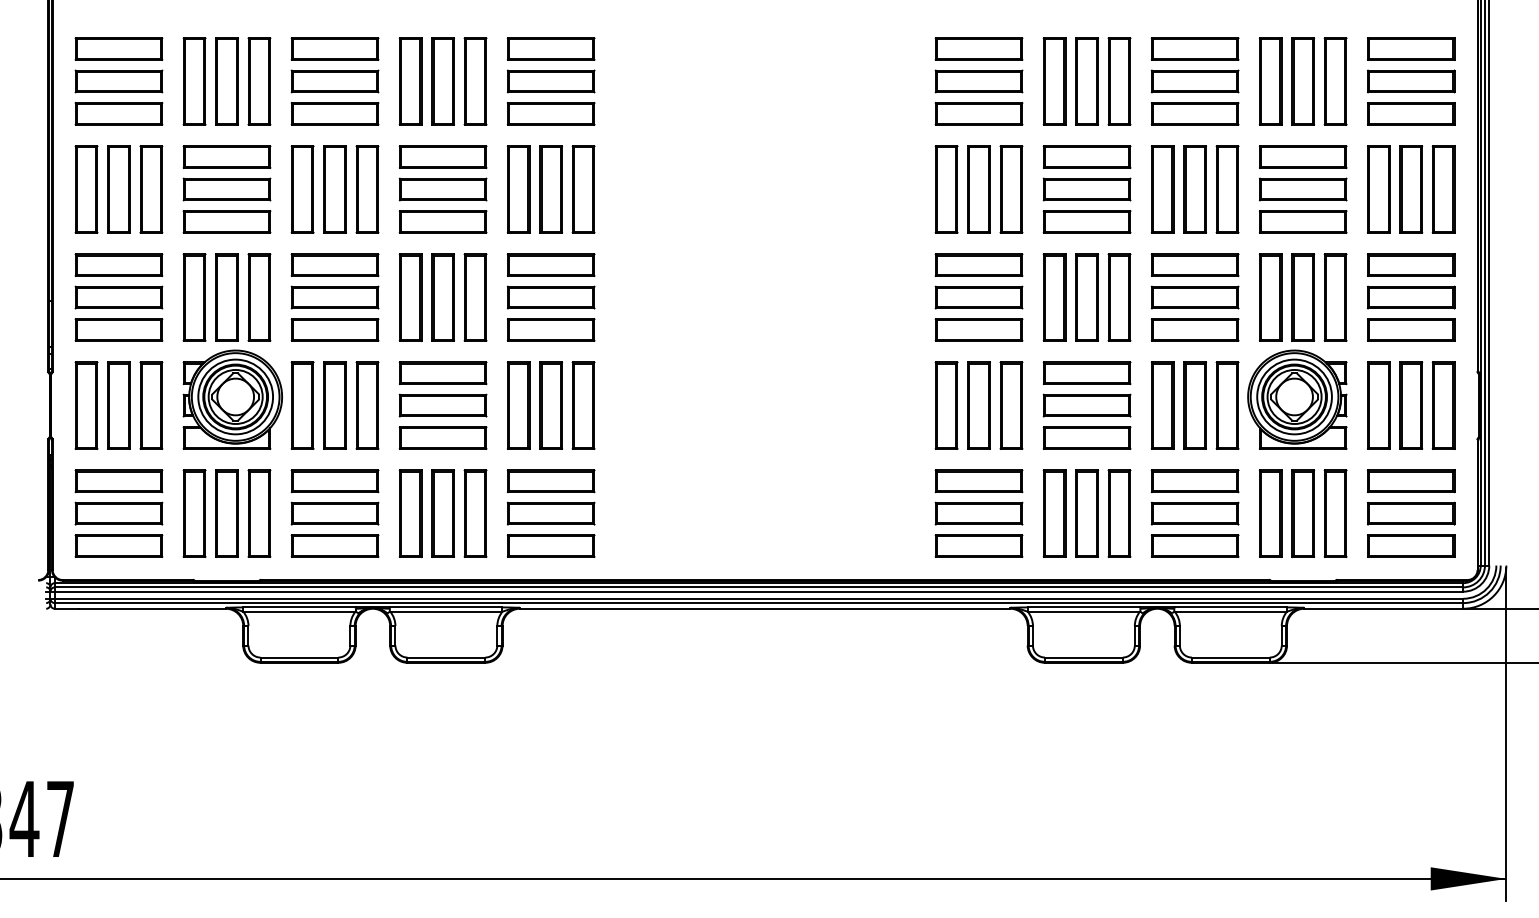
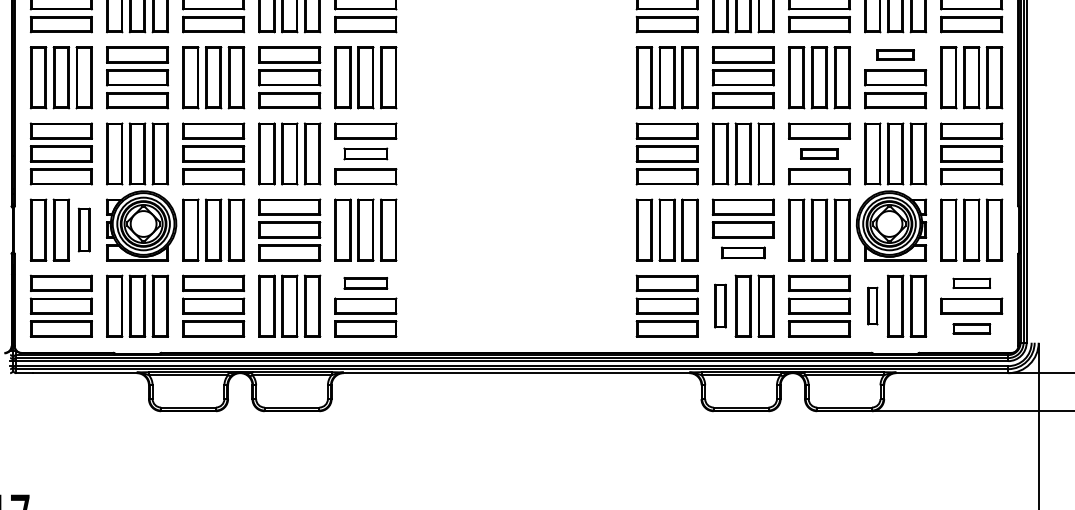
part: (1303, 156) -> (895, 54), size x0.6
part: (550, 297) -> (365, 153), size x0.7
part: (1194, 297) -> (819, 153), size x0.6
part: (151, 405) -> (84, 229), size x0.7
part: (1086, 437) -> (742, 252), size x0.7
part: (550, 481) -> (365, 283), size x0.7
part: (1411, 481) -> (971, 283), size x0.6
part: (1054, 513) -> (720, 306), size x0.7
part: (1270, 513) -> (872, 306), size x0.6
part: (1411, 545) -> (971, 328), size x0.6

